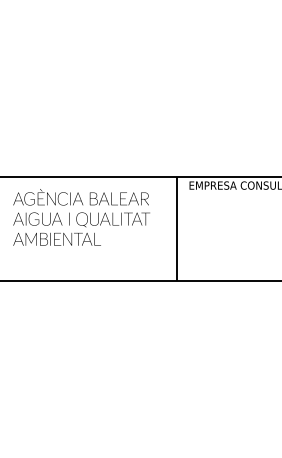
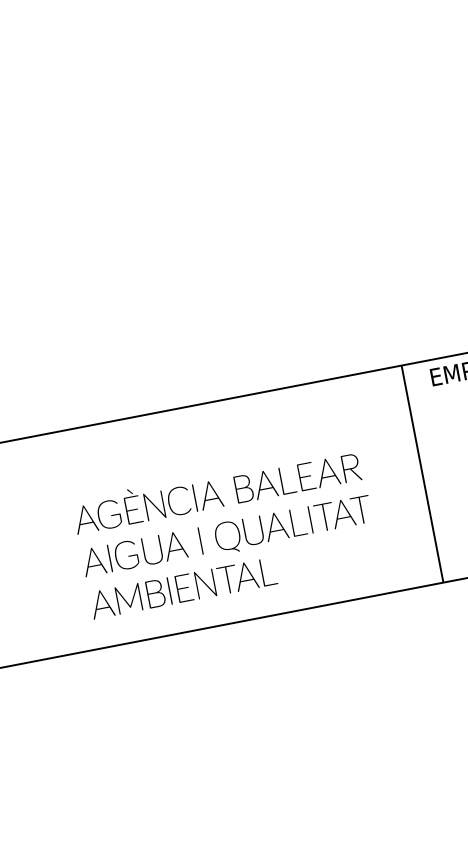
part: (81, 217) -> (225, 532), moved

